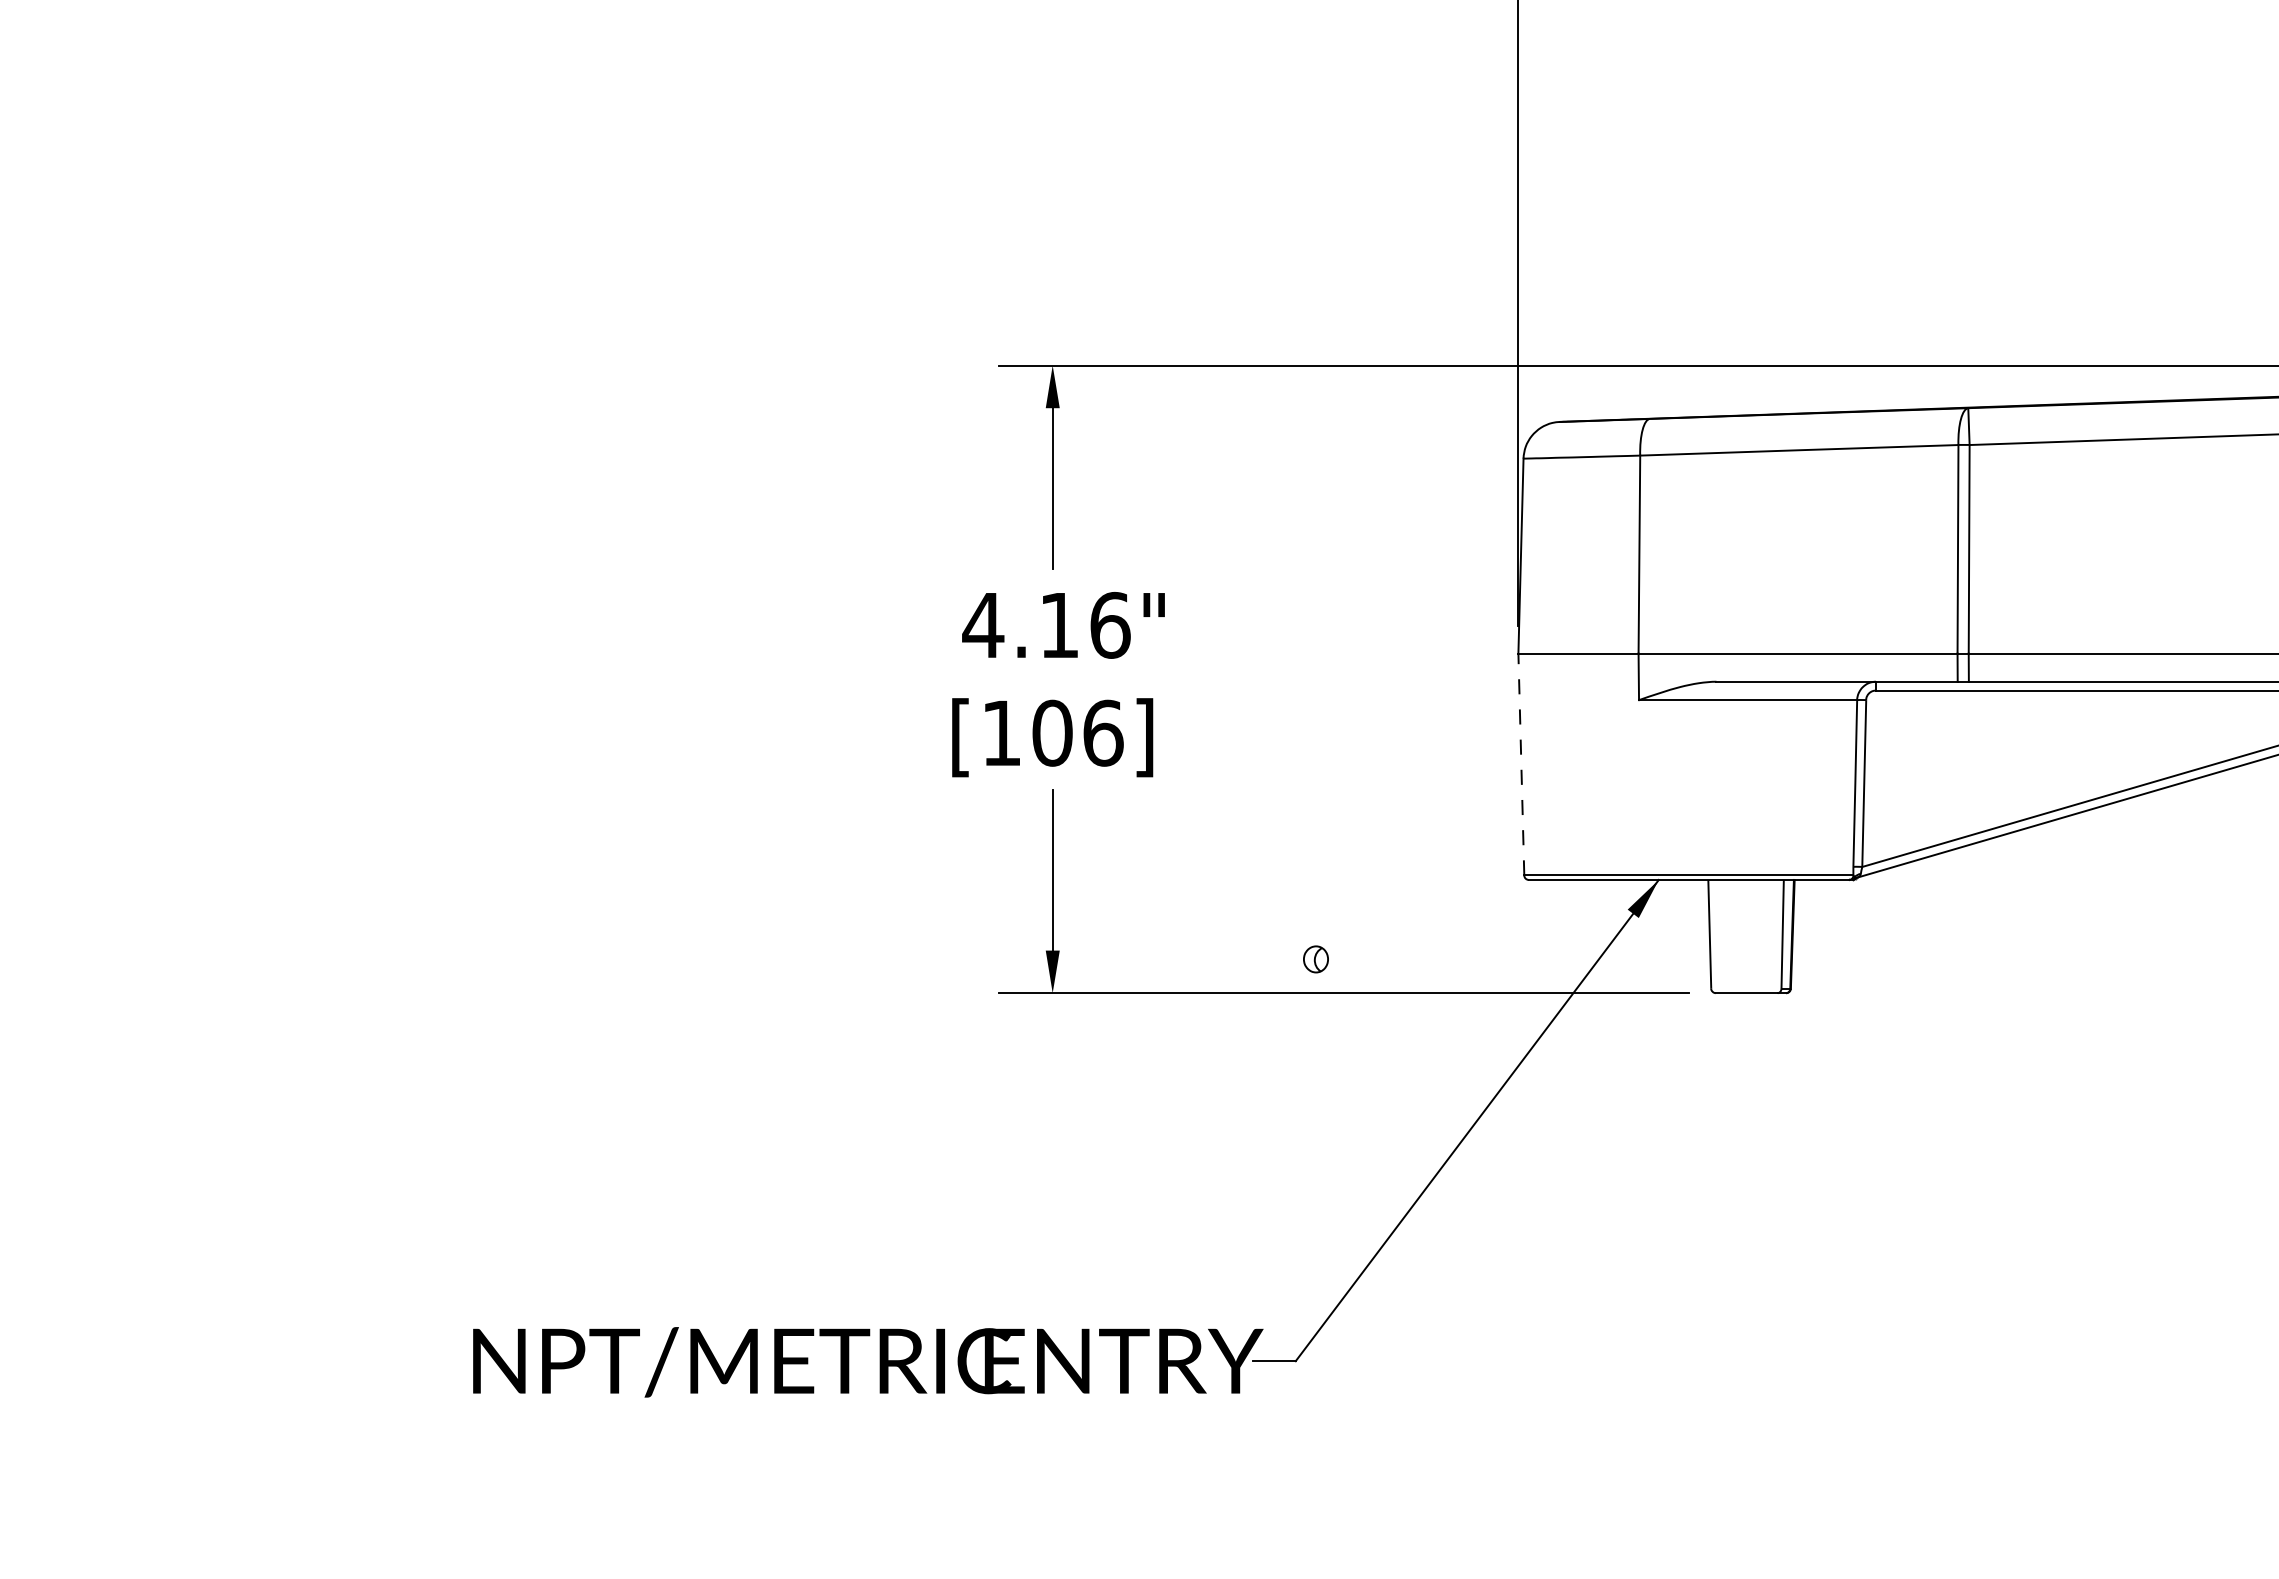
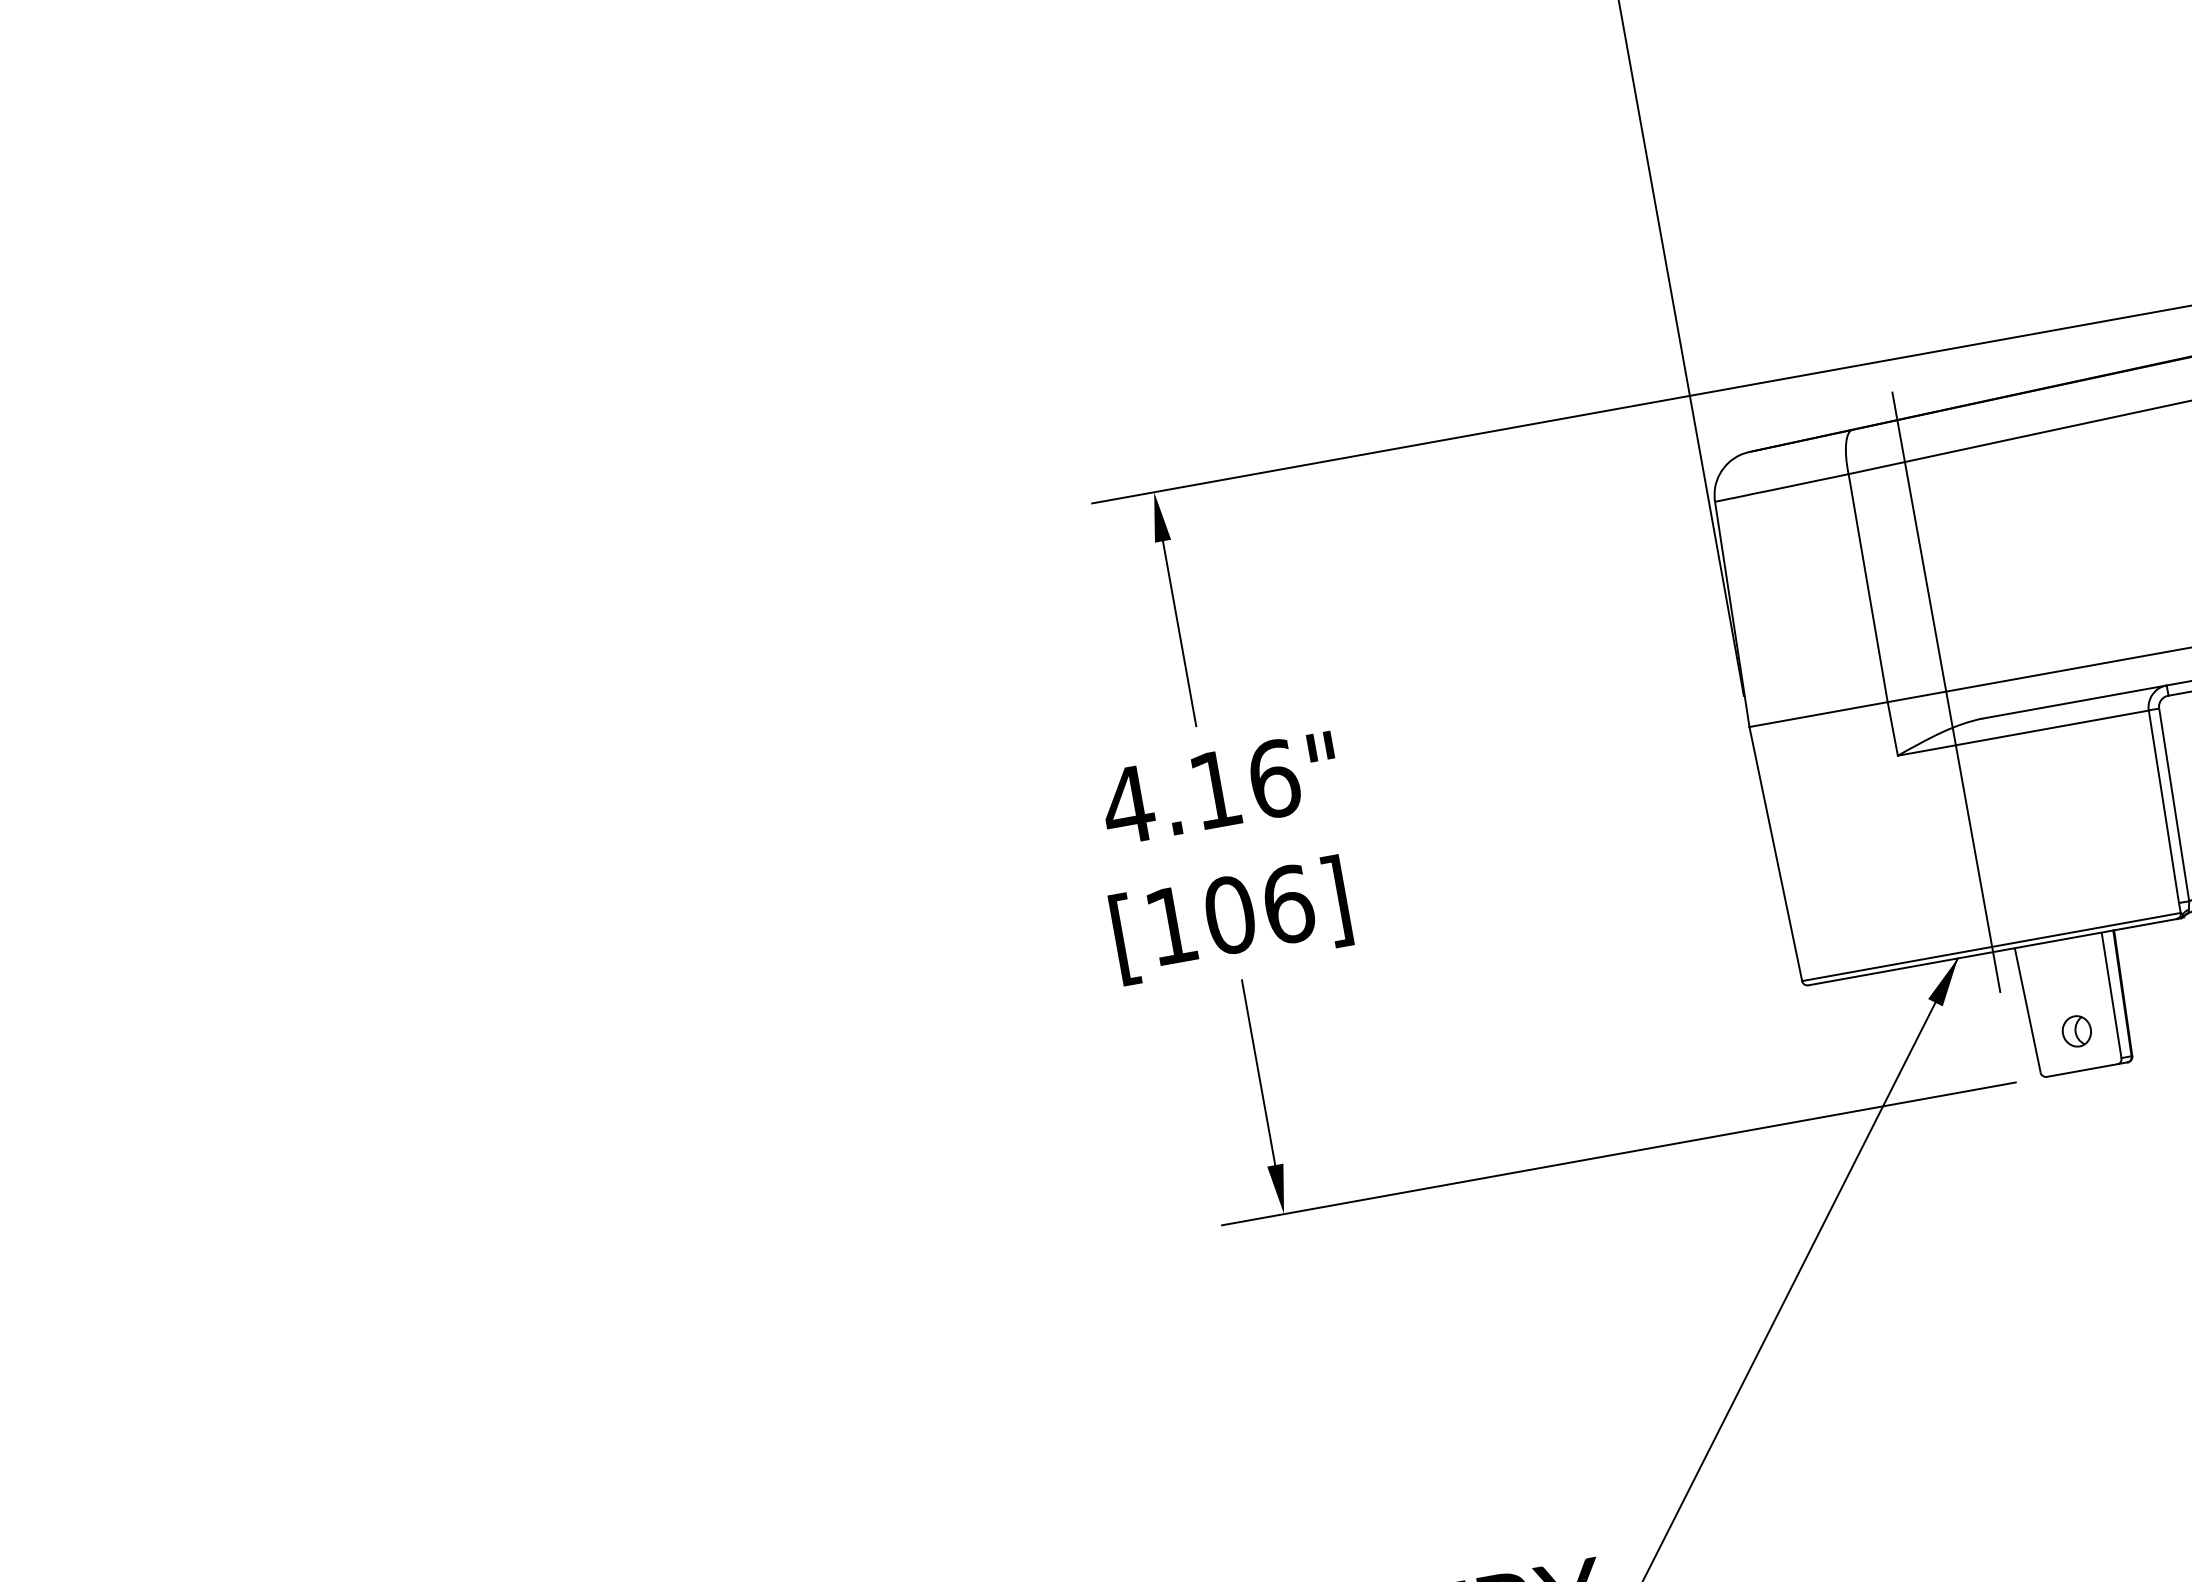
line: (1689, 653) -> (1946, 691), added
line: (1521, 764) -> (1776, 854), dashed -> solid
part: (1315, 959) -> (2076, 1031), moved

